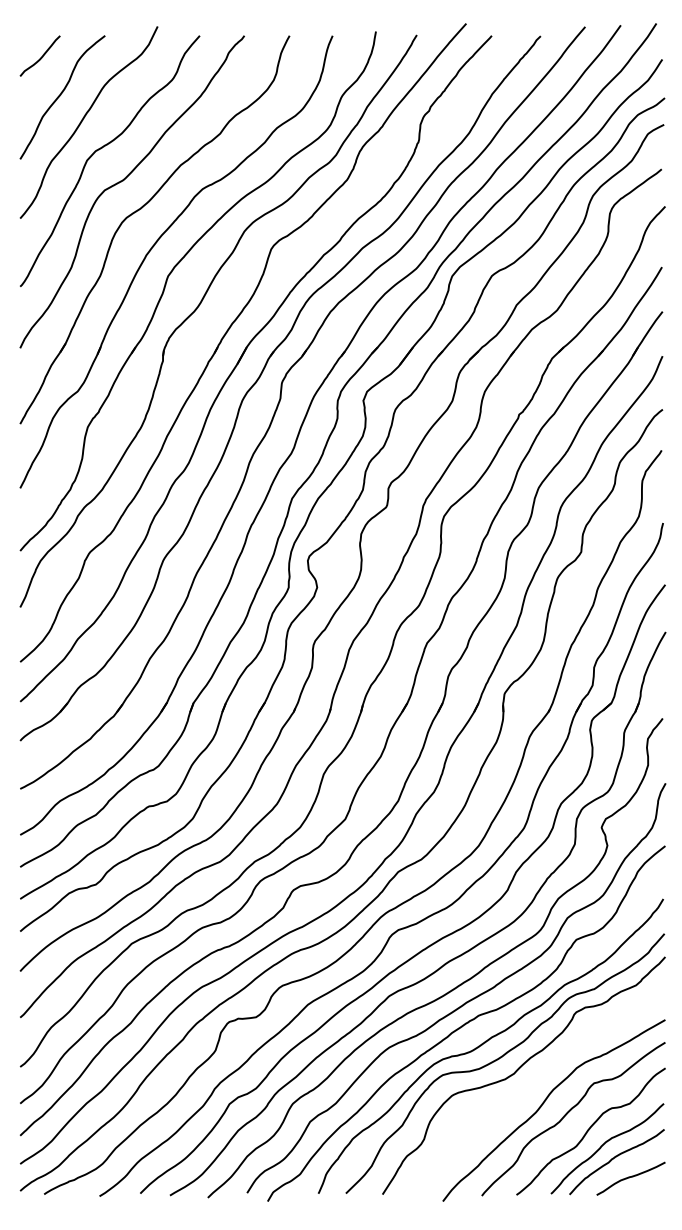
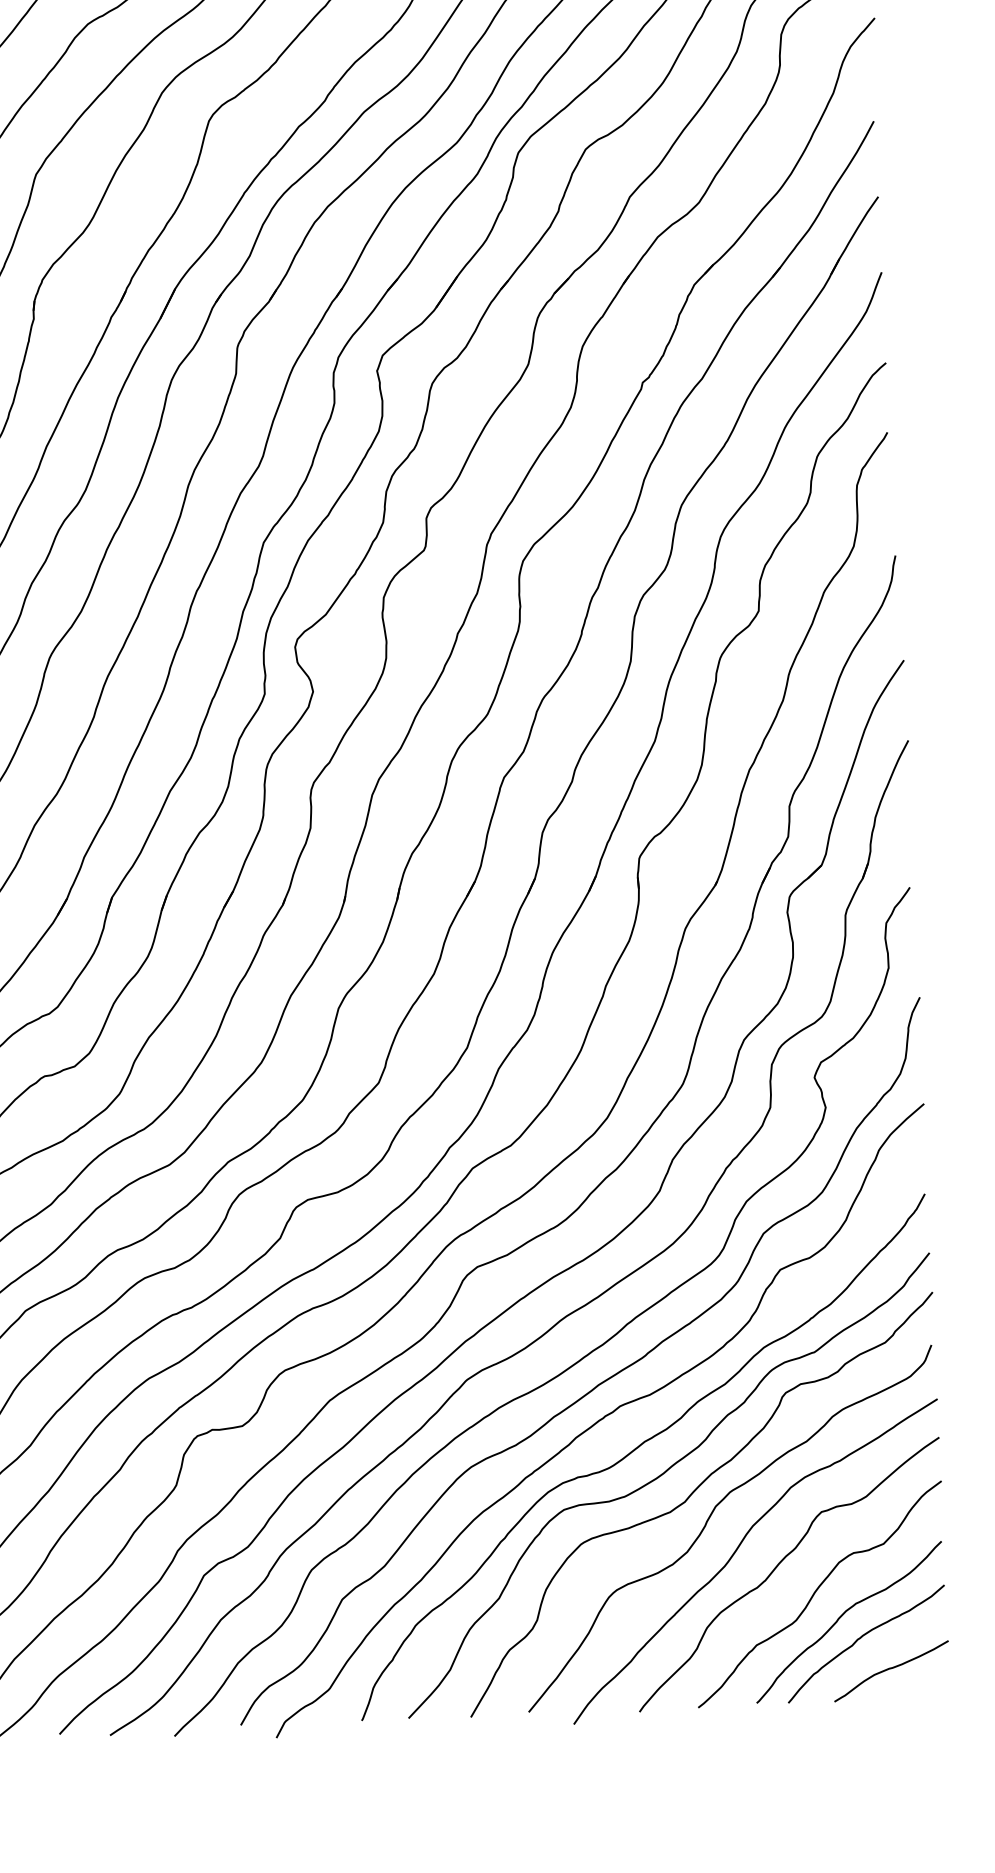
curve: (529, 1083) -> (711, 1517), added

